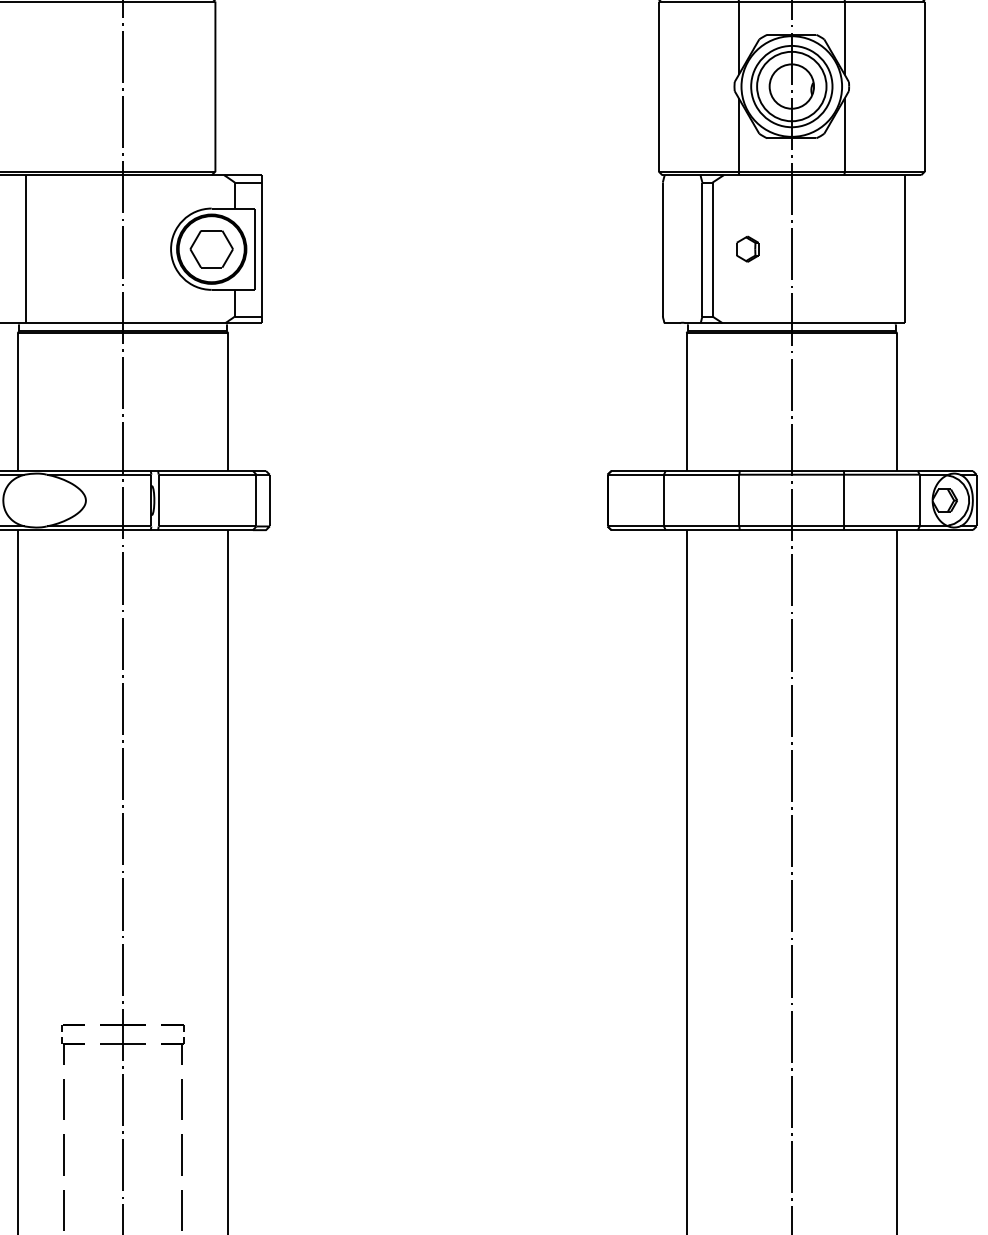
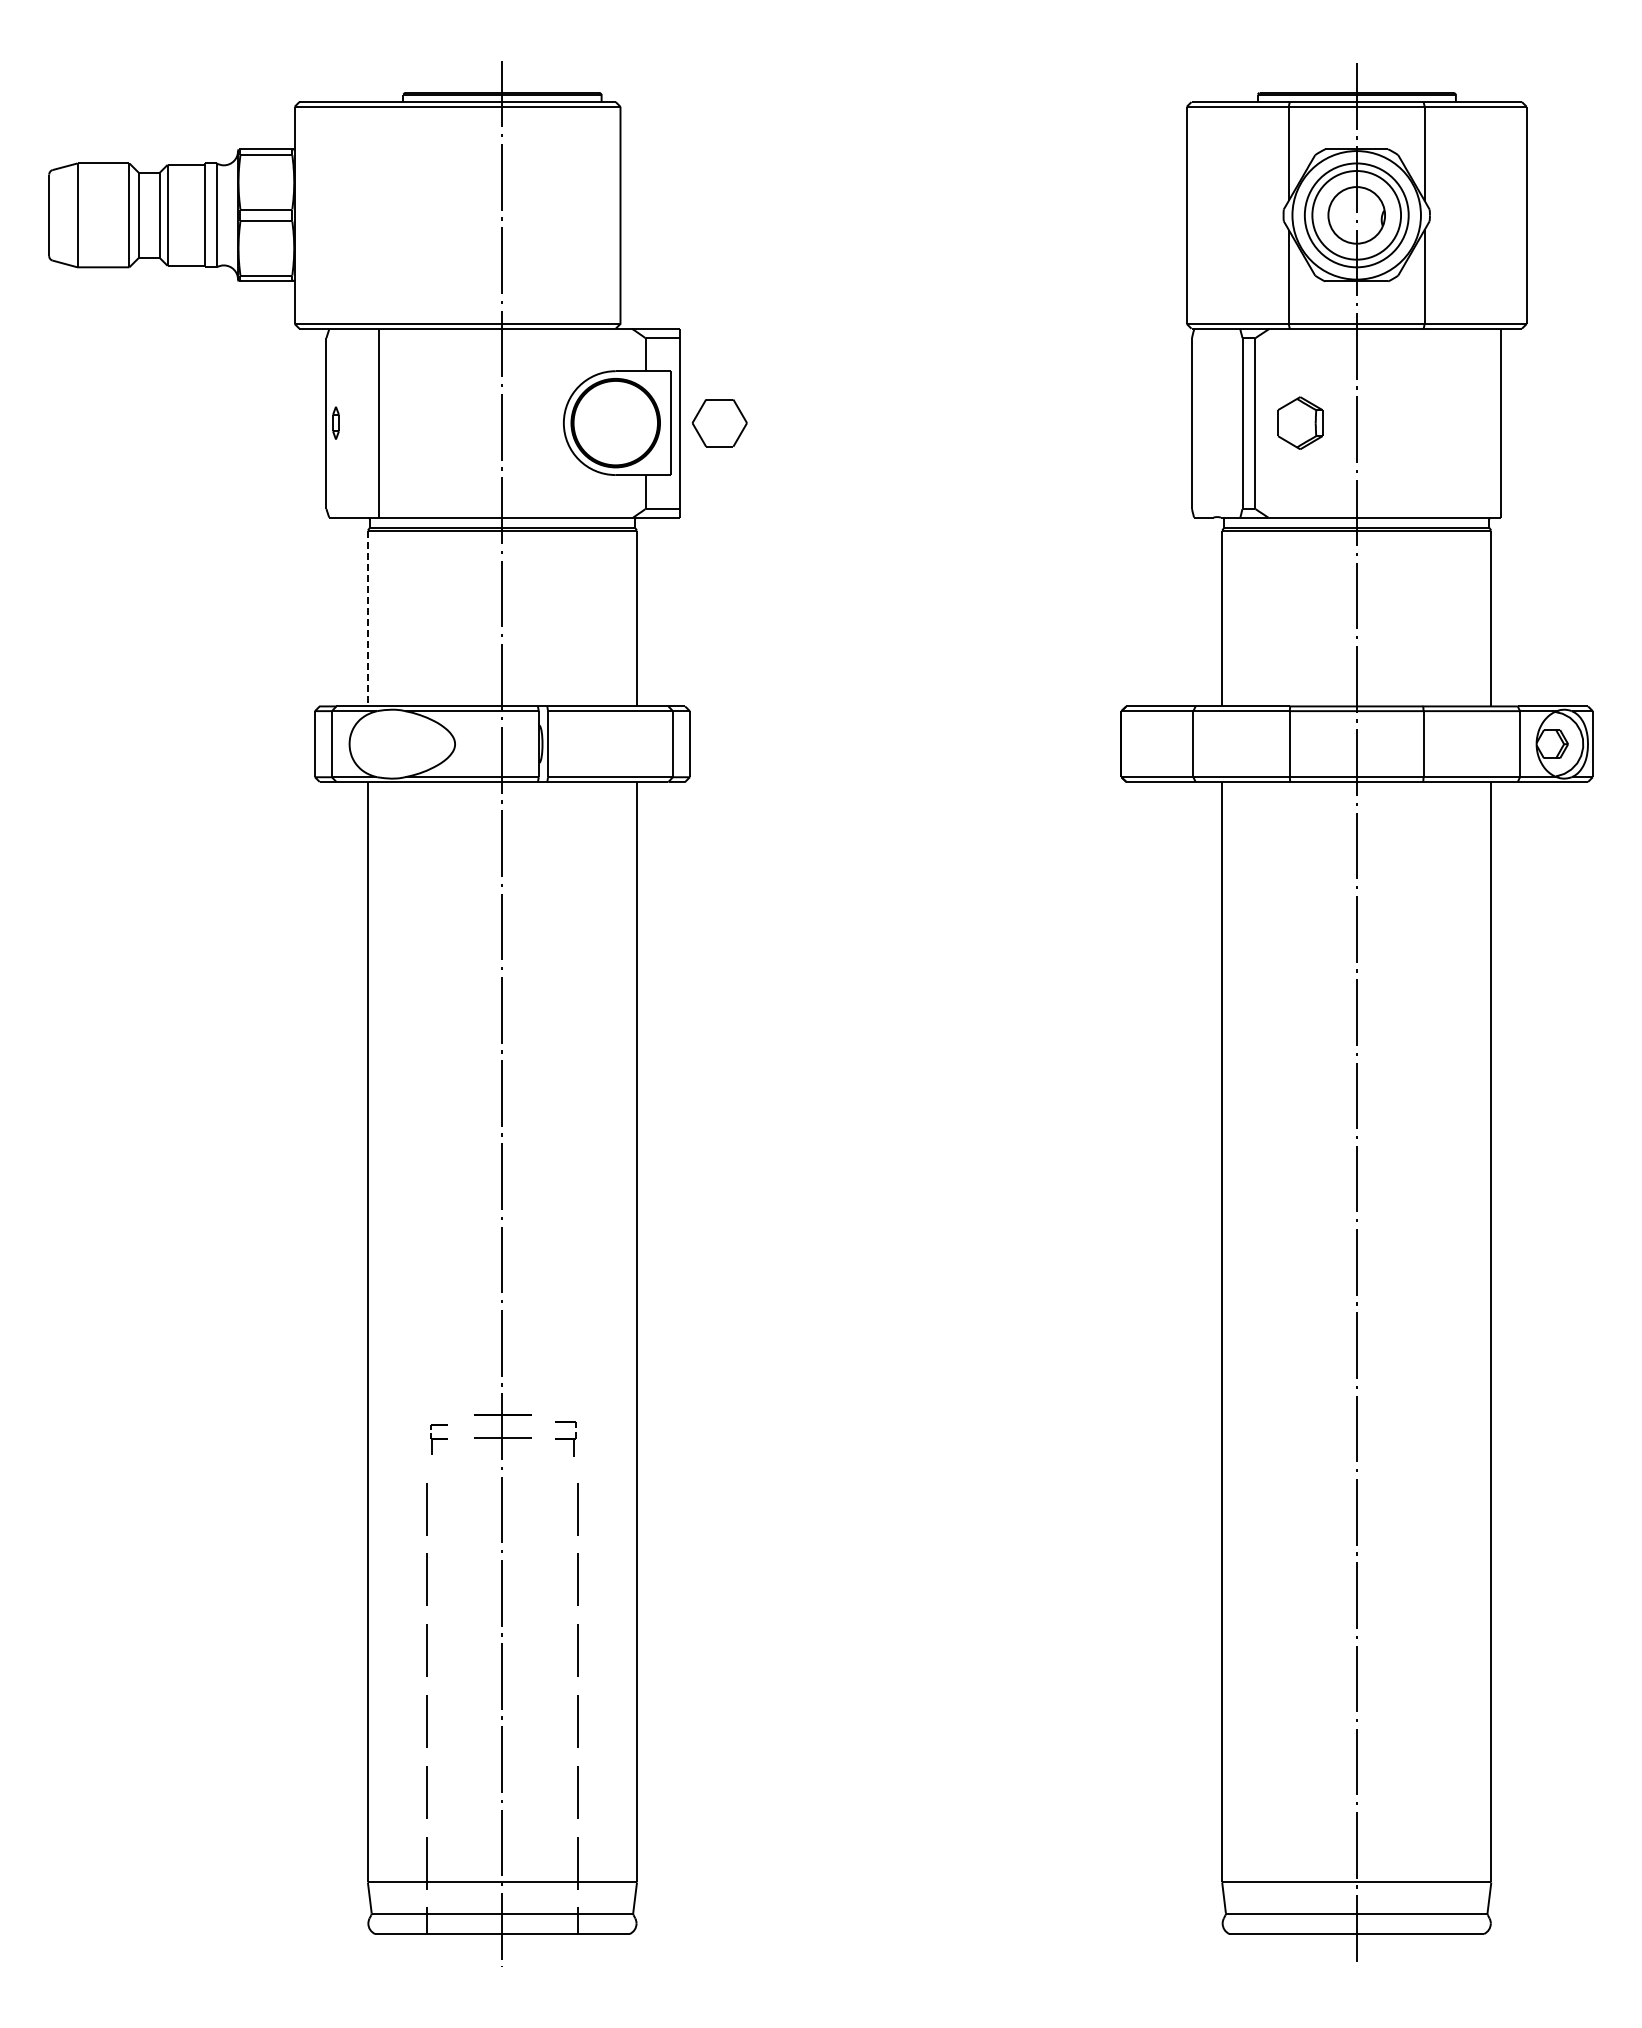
part: (747, 248) -> (1300, 422), size x1.6
part: (211, 249) -> (719, 423), moved
line: (17, 402) -> (367, 618), solid -> dashed
part: (72, 1044) -> (438, 1439), size x0.6
part: (172, 1044) -> (565, 1439), size x0.7

